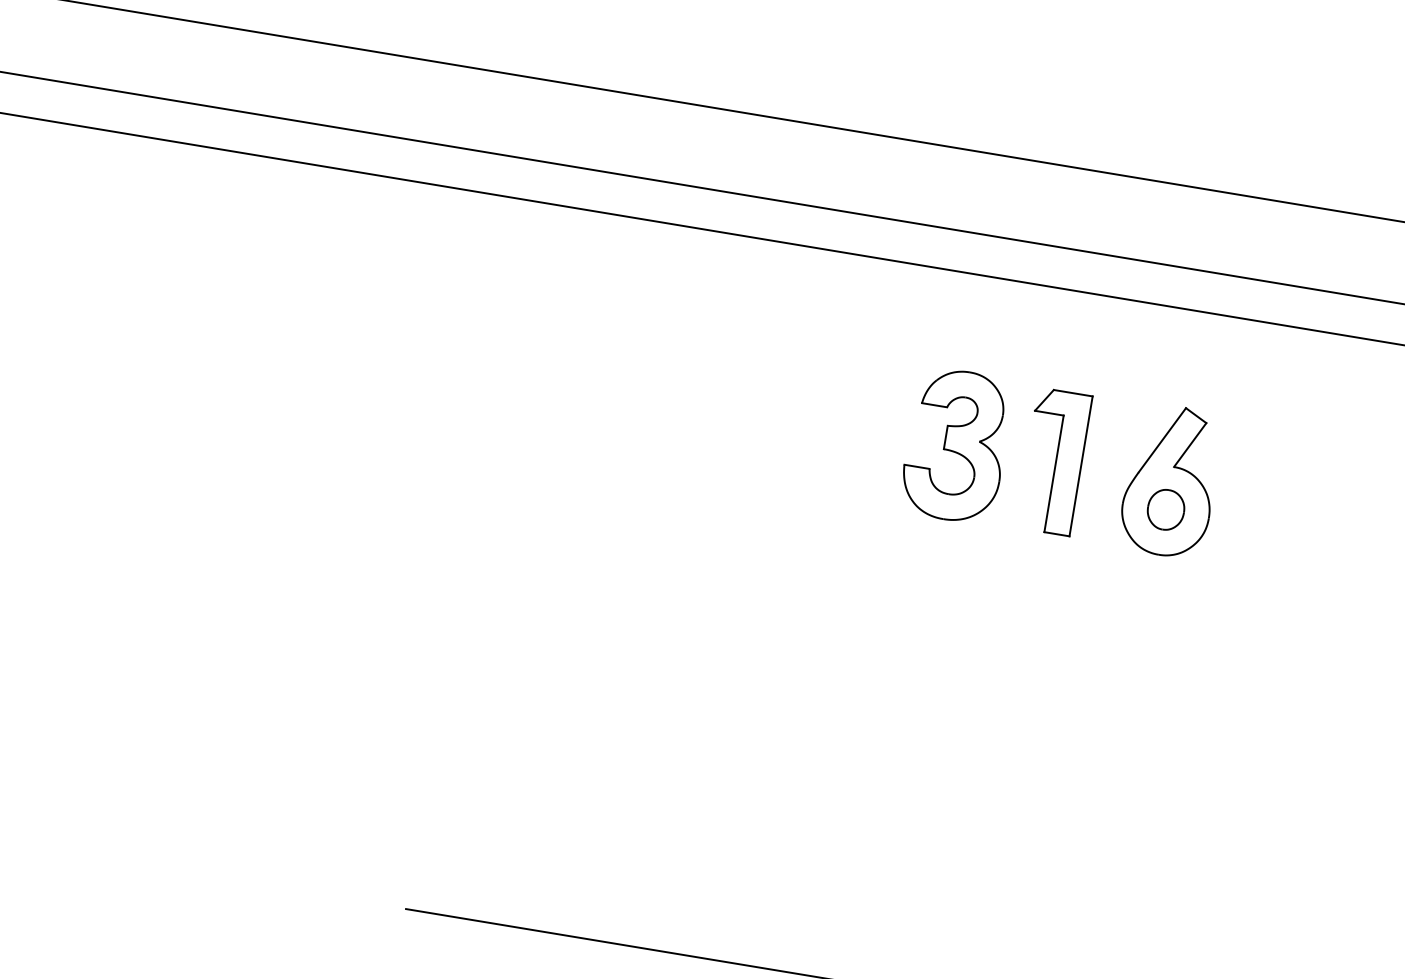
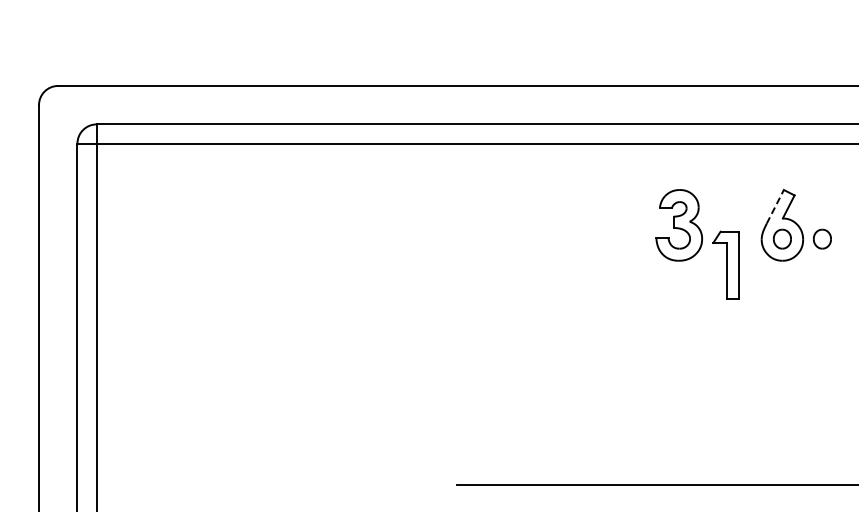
line: (1162, 439) -> (775, 206), solid -> dashed
part: (1052, 459) -> (725, 264), moved
part: (1247, 521) -> (821, 238), added

